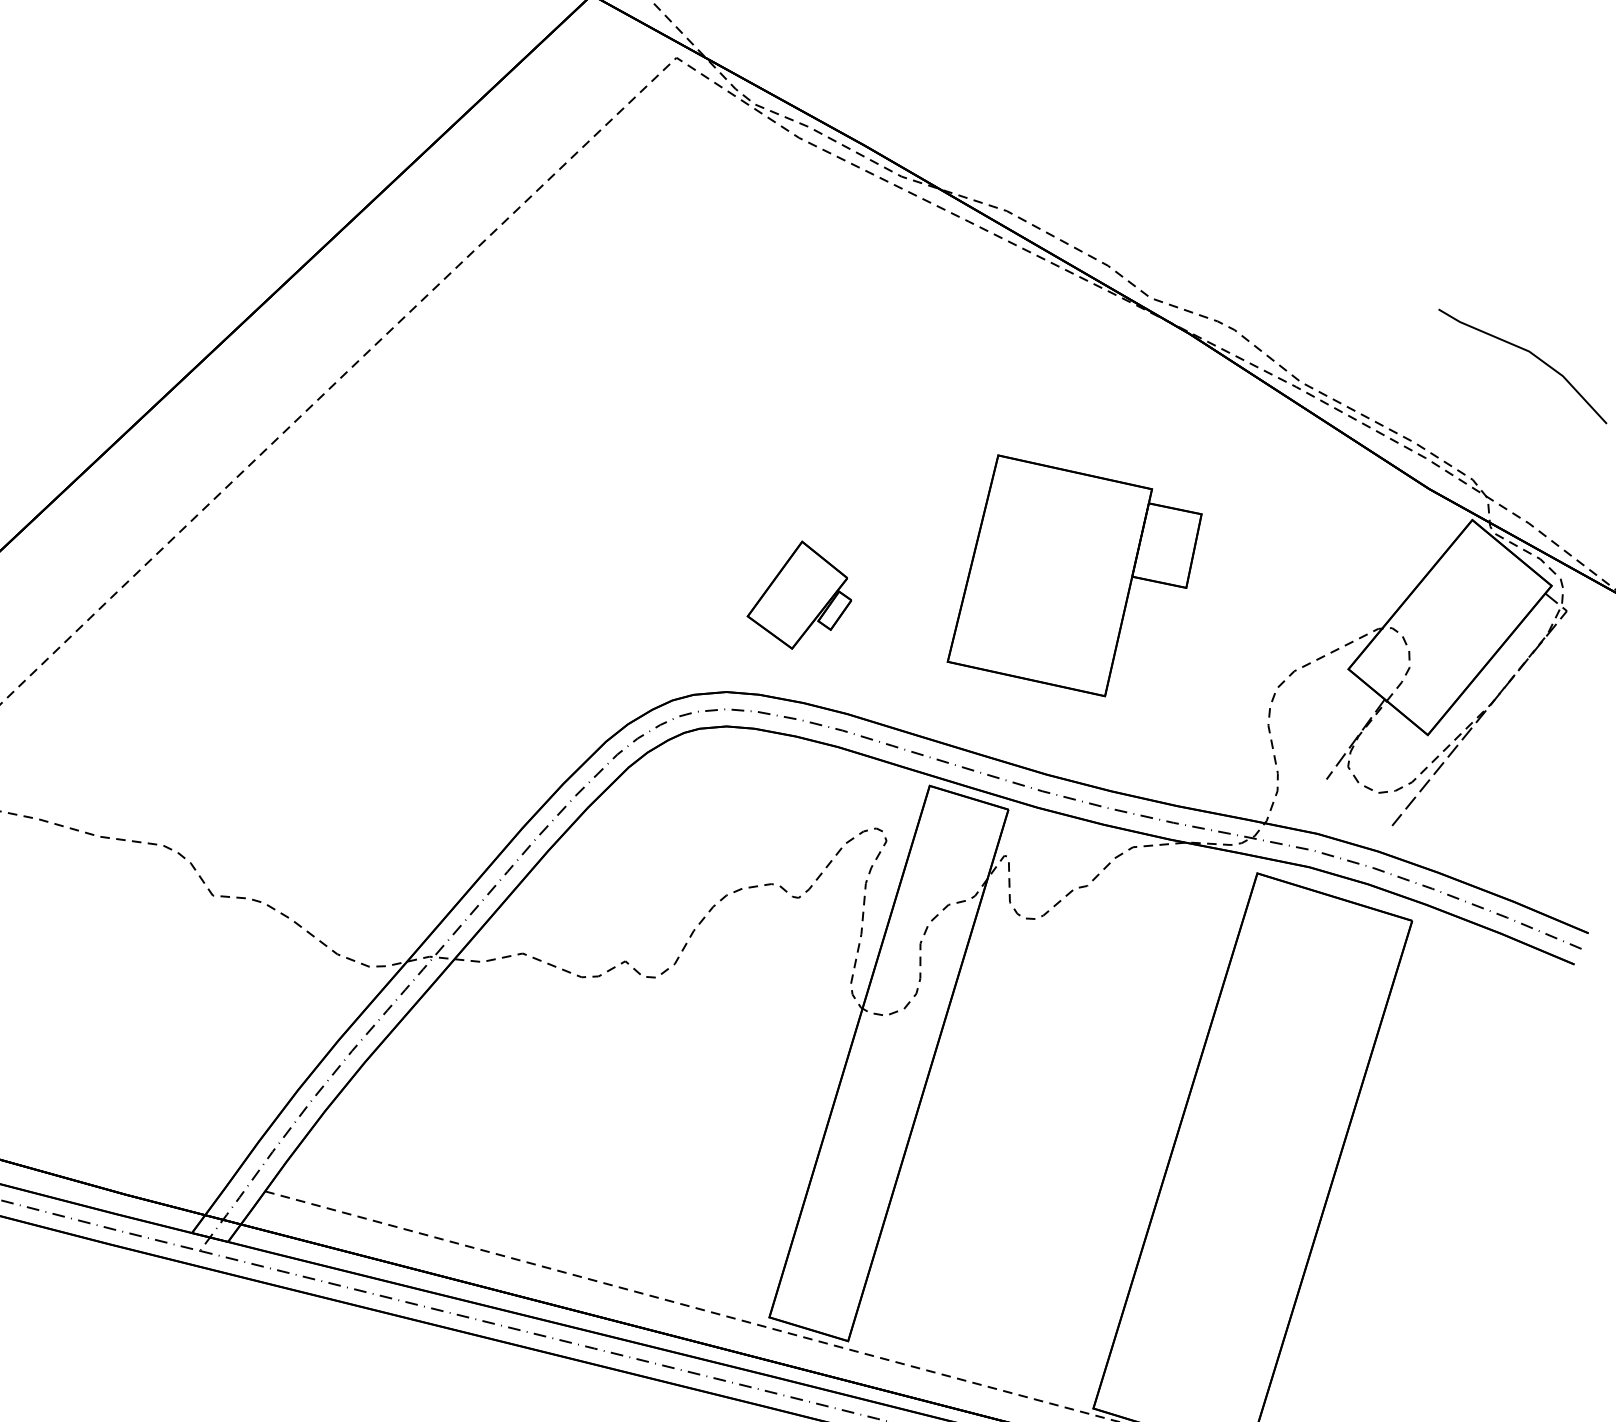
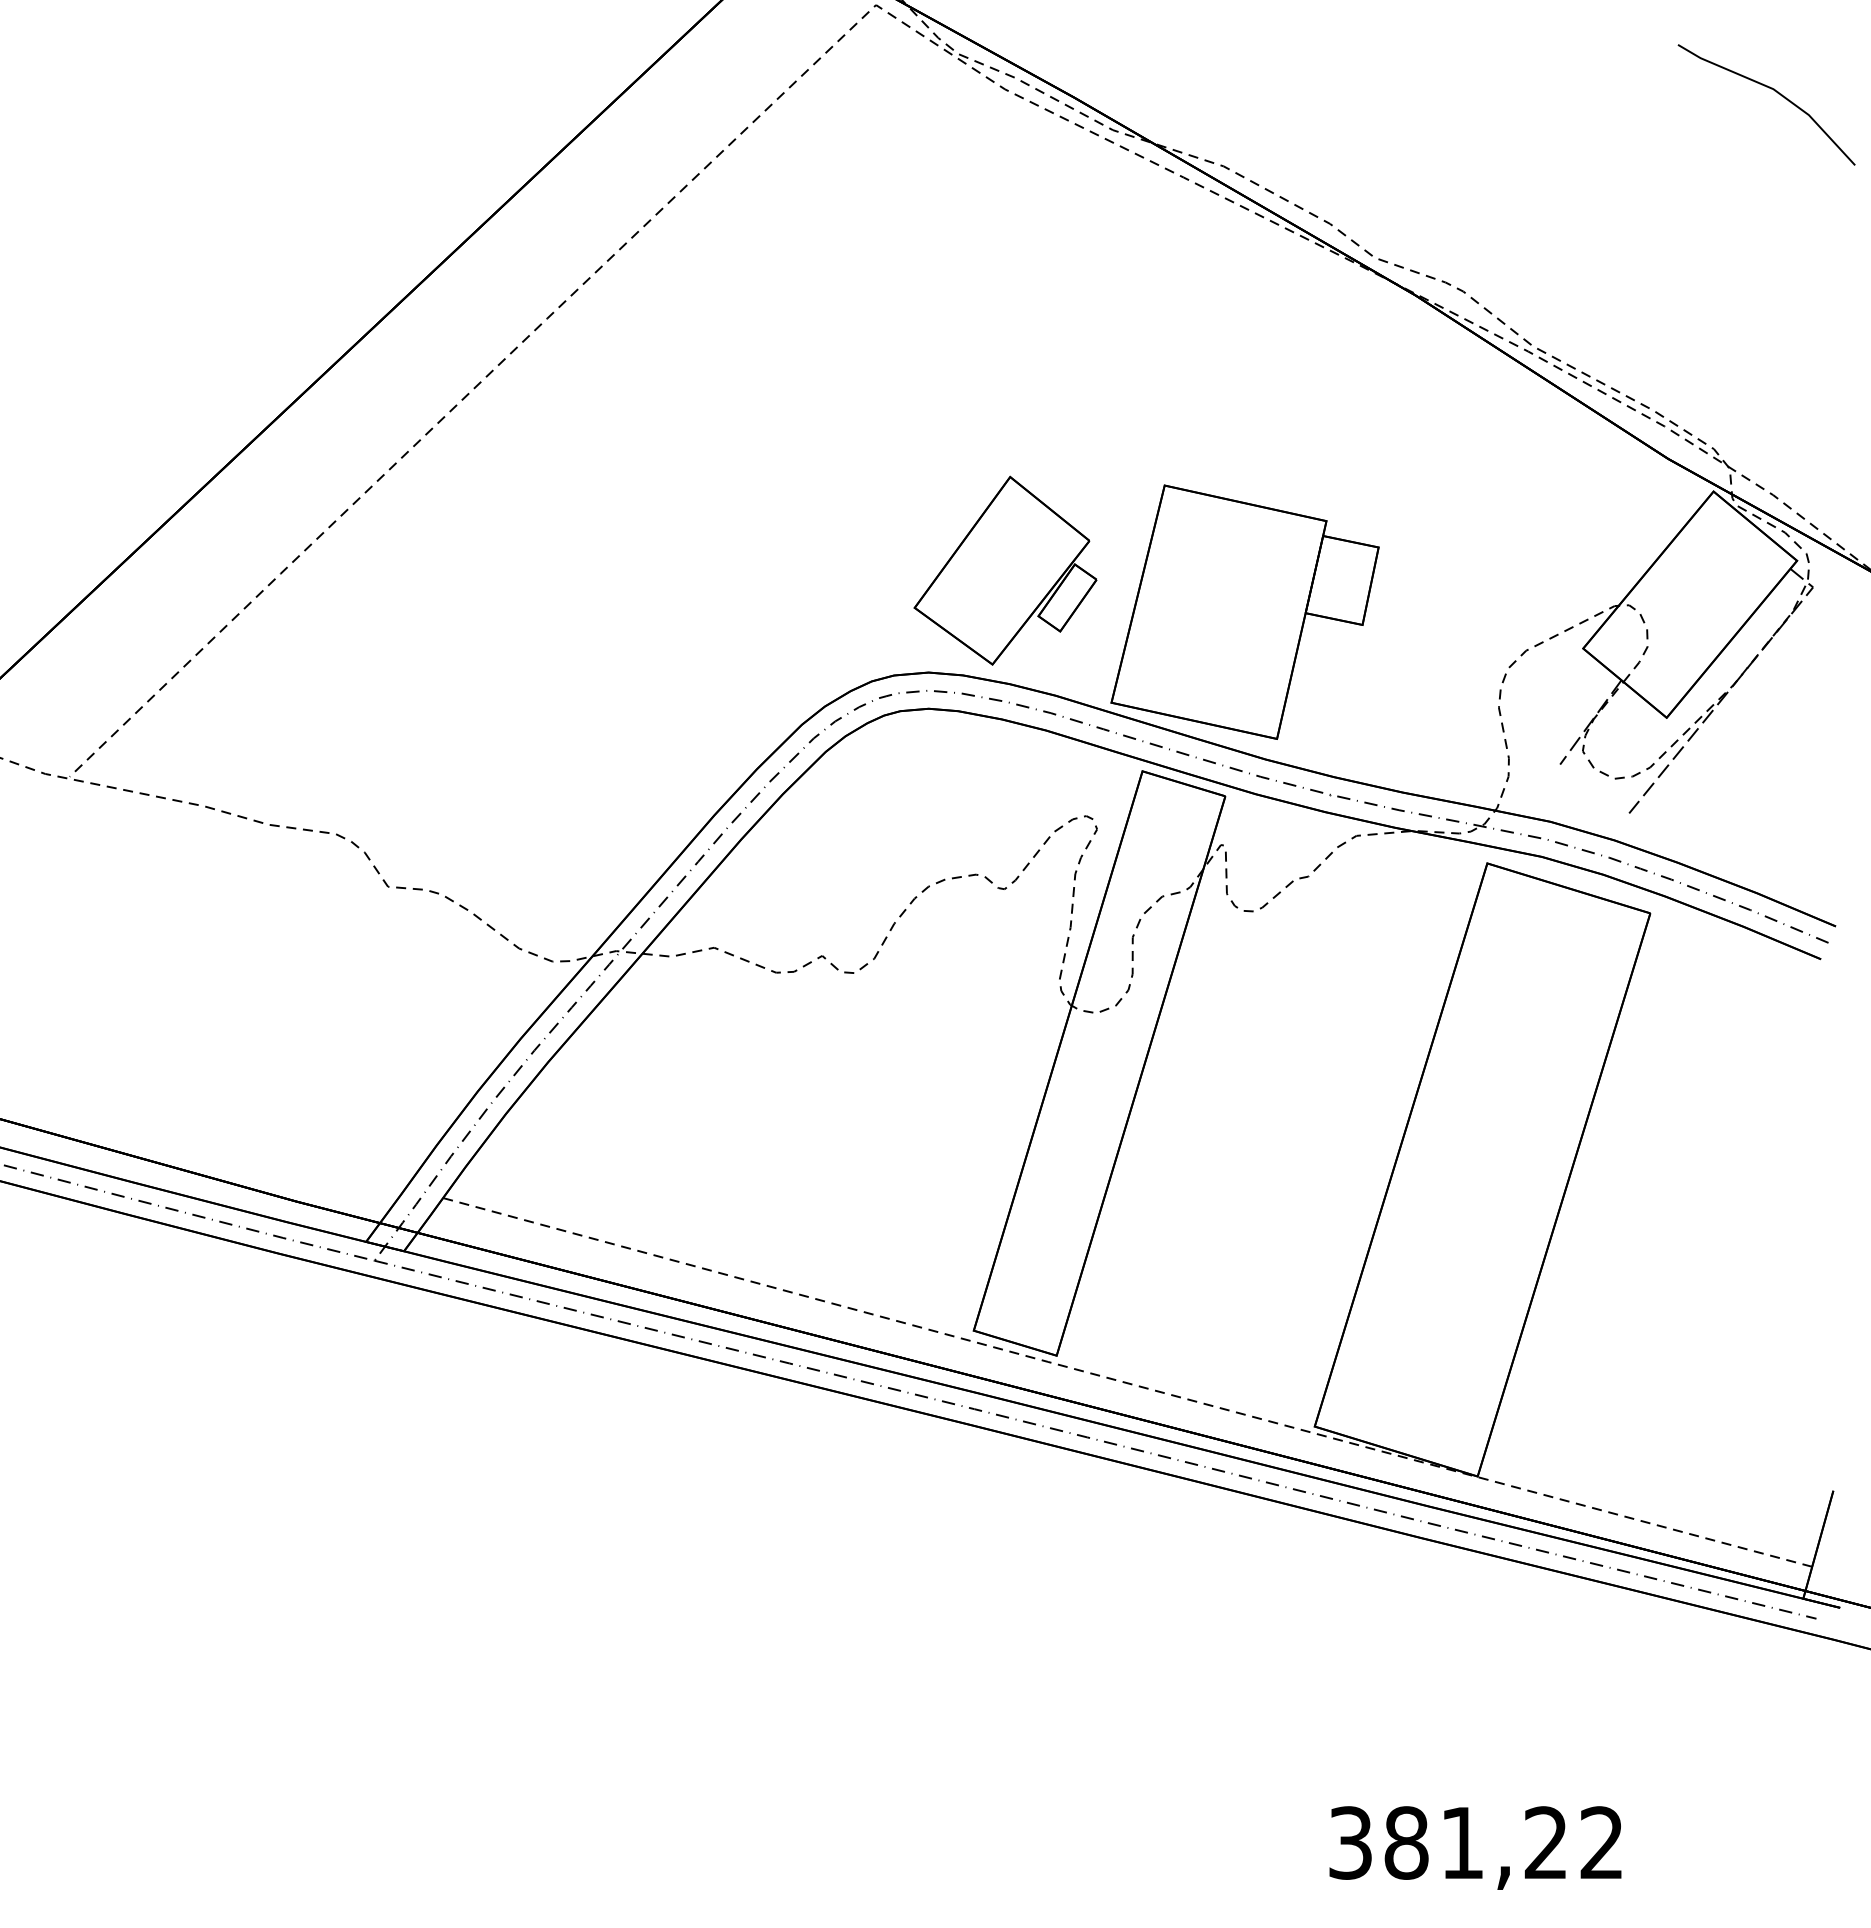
line: (1530, 353) -> (1774, 91), moved
part: (1074, 575) -> (1244, 611), moved
part: (799, 595) -> (1005, 570), size x1.67

